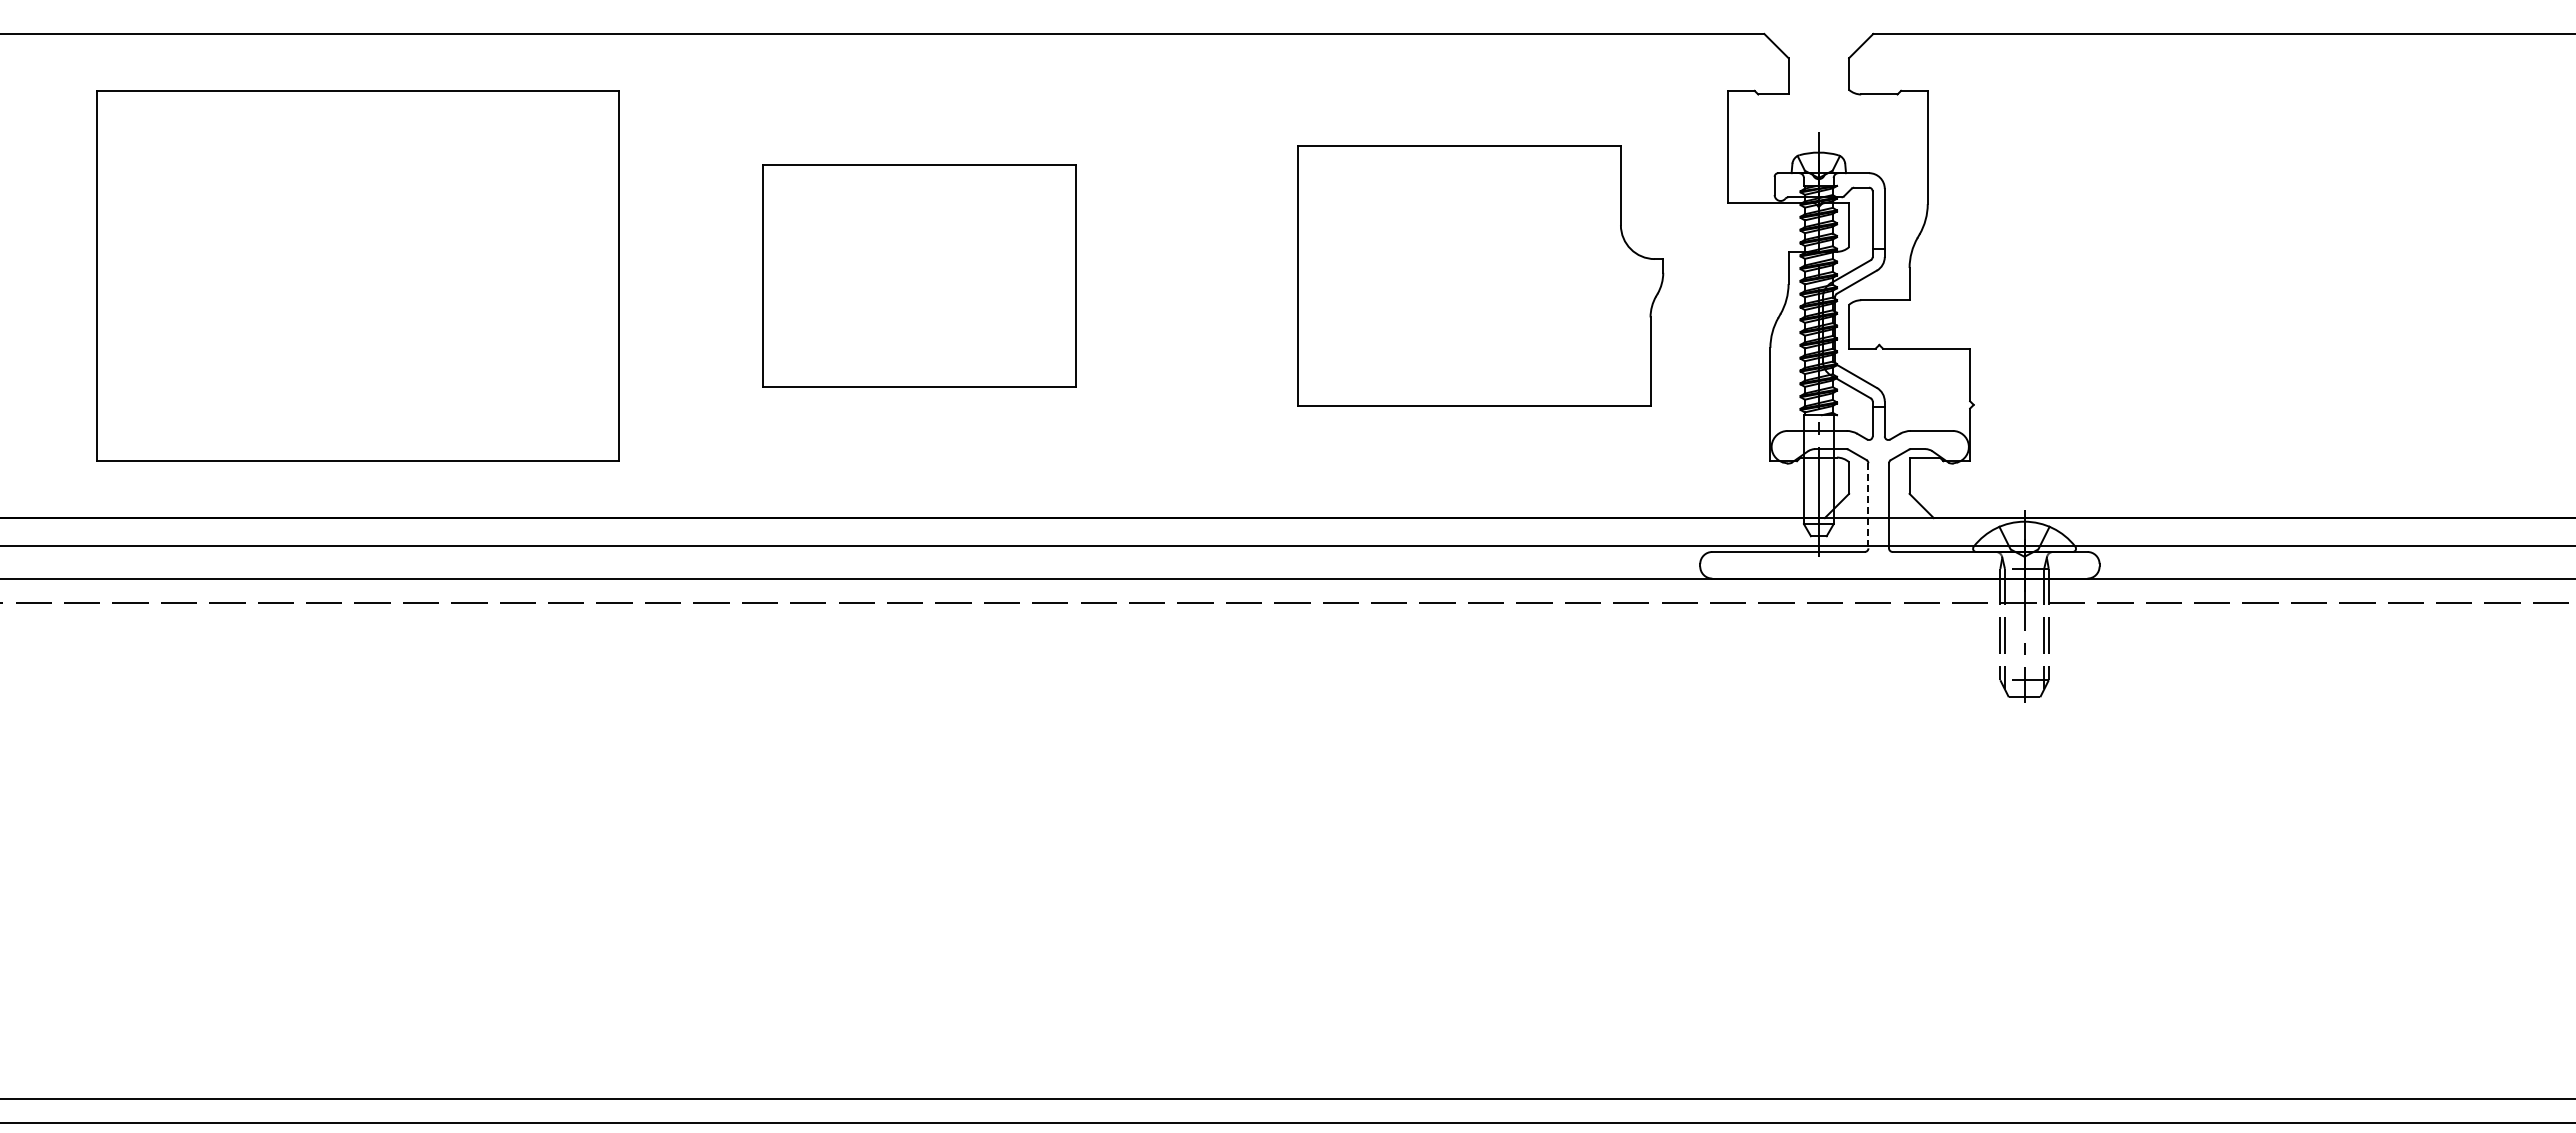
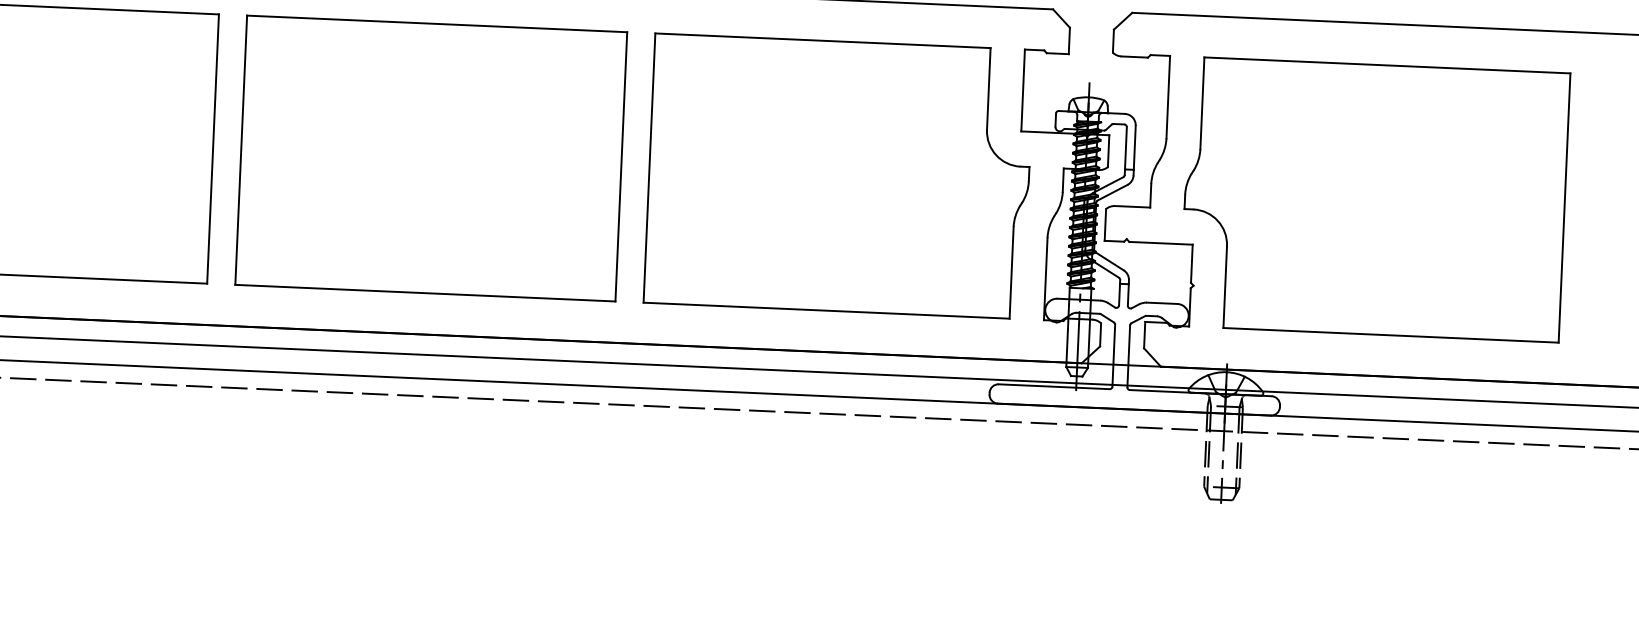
part: (919, 275) -> (431, 158), size x1.67
part: (1480, 275) -> (839, 175), size x1.43
part: (2216, 275) -> (1374, 199), added
line: (1868, 505) -> (1113, 355), dashed -> solid

